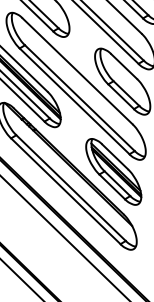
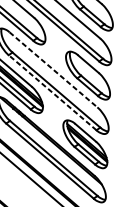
line: (77, 71) -> (53, 69), solid -> dashed
line: (74, 101) -> (52, 92), solid -> dashed

